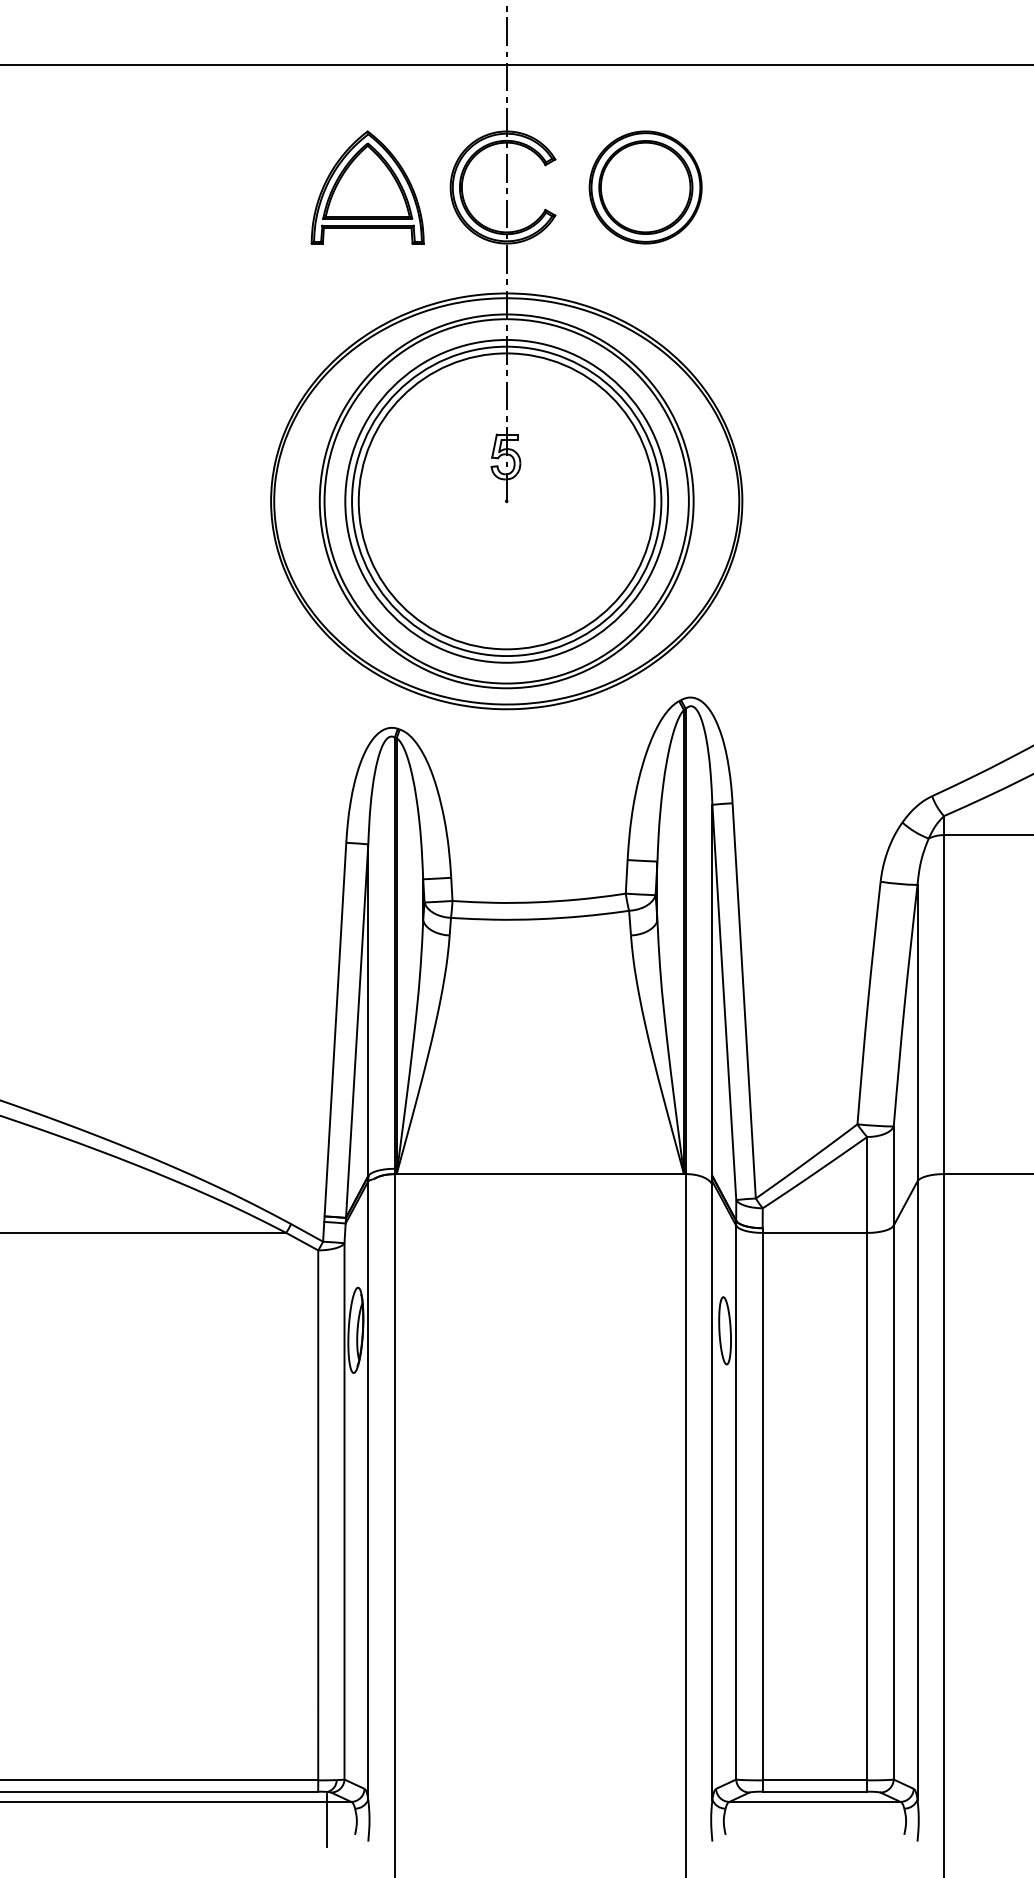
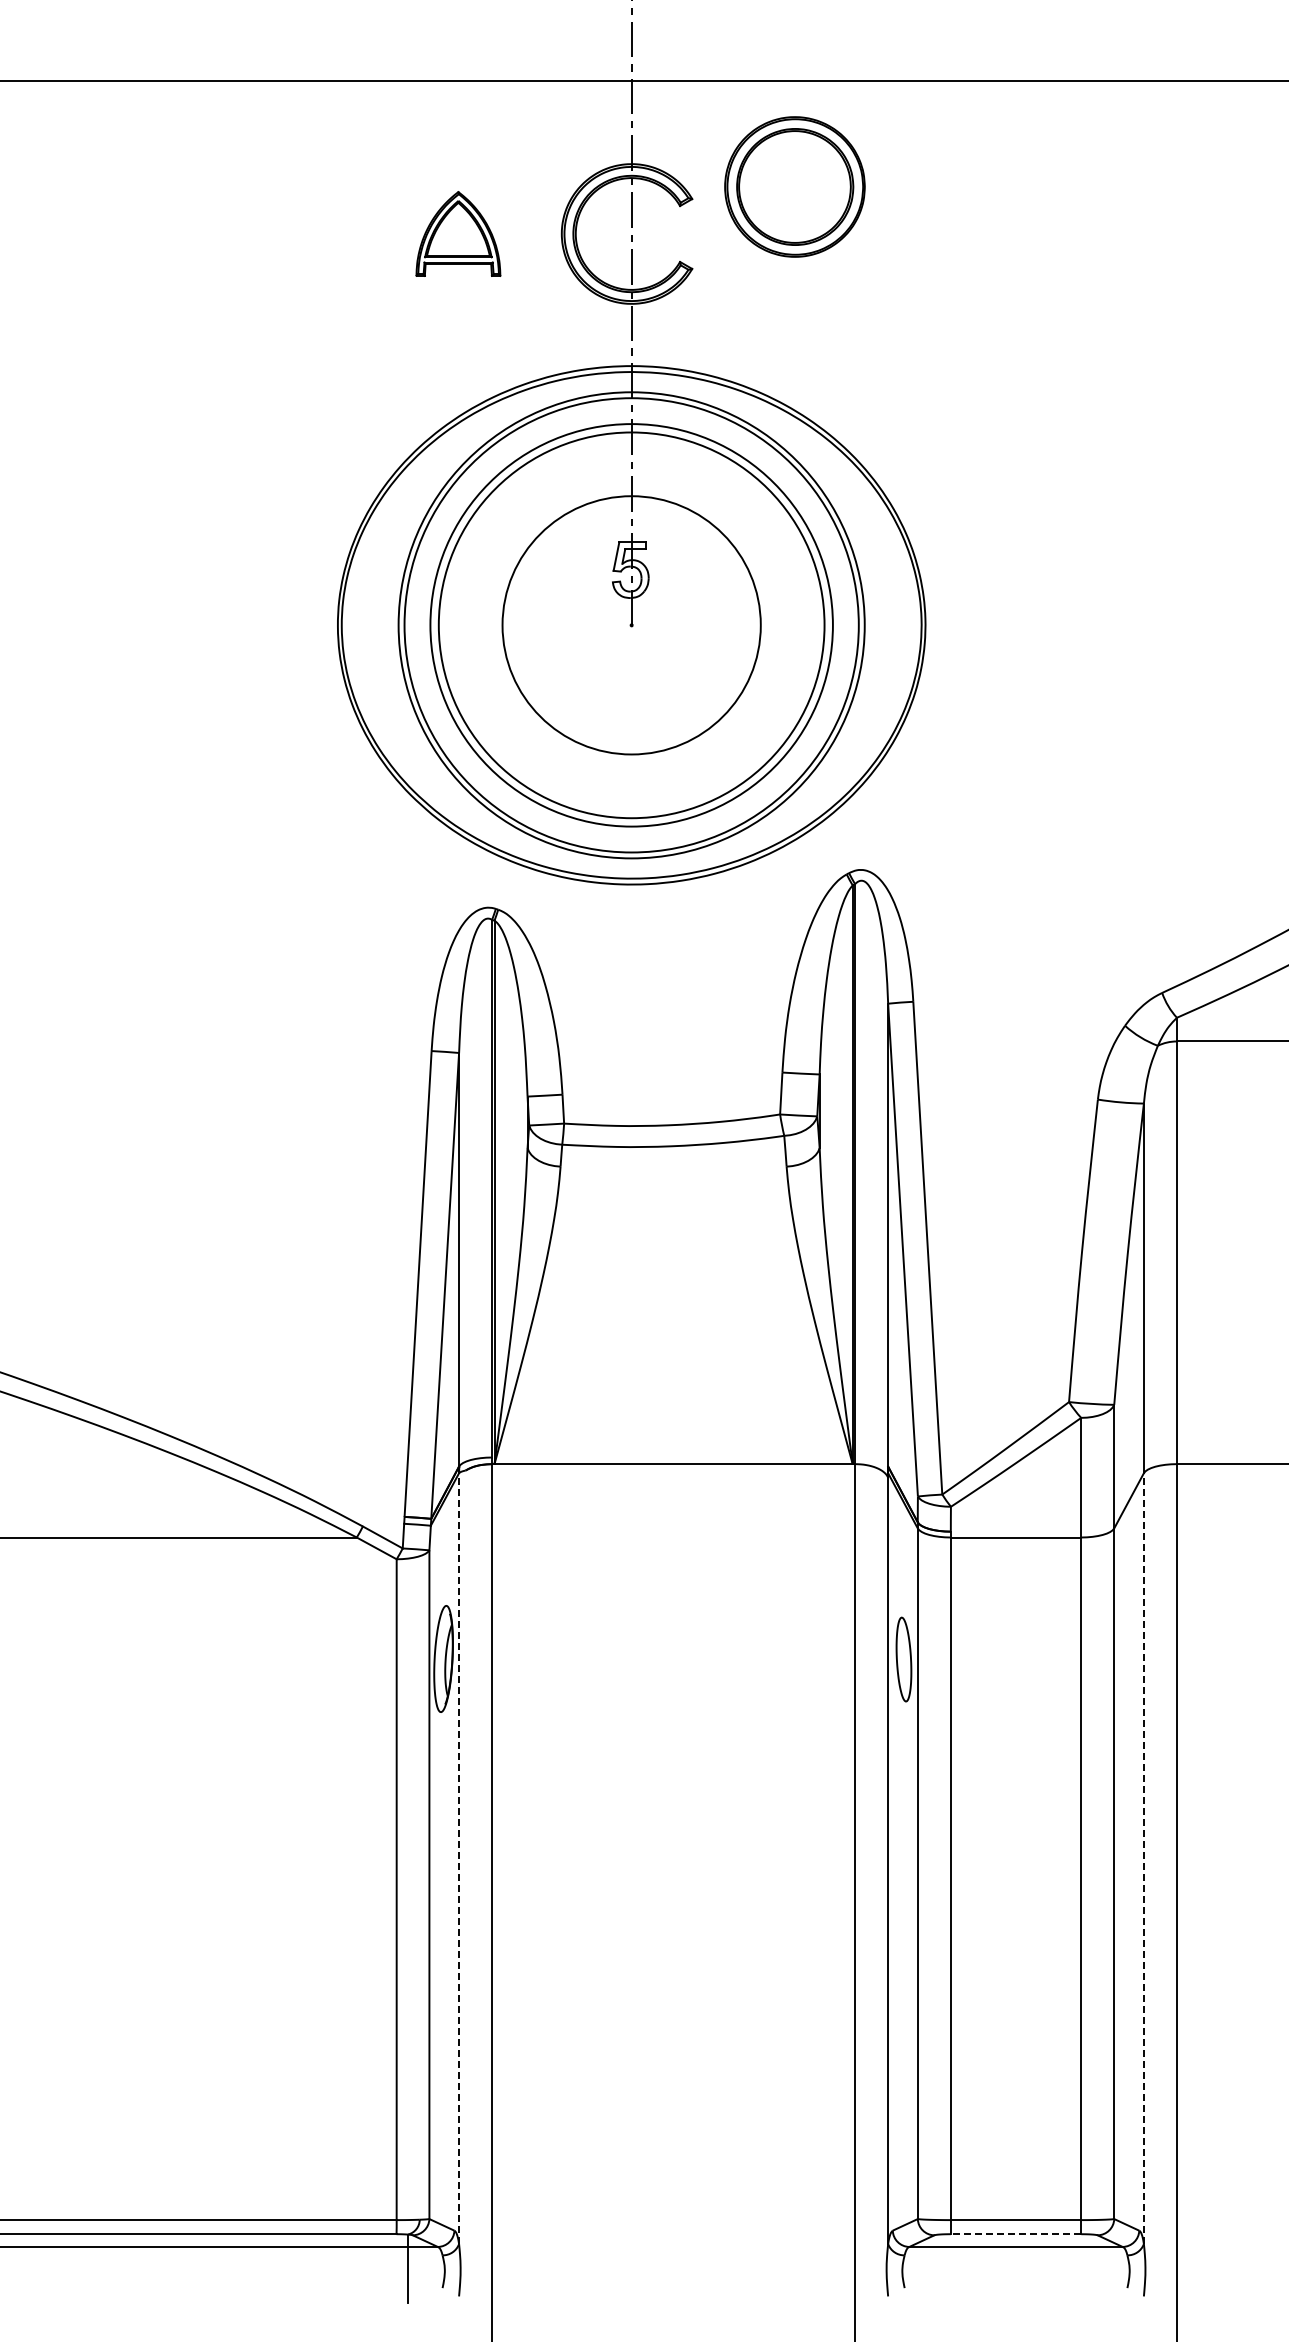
part: (367, 187) -> (458, 233), size x0.6
part: (645, 187) -> (794, 186), moved
circle: (506, 500) -> (631, 624), size x0.7
line: (368, 1490) -> (459, 1858), solid -> dashed
line: (917, 1490) -> (1143, 1858), solid -> dashed
line: (814, 1791) -> (1015, 2234), solid -> dashed

